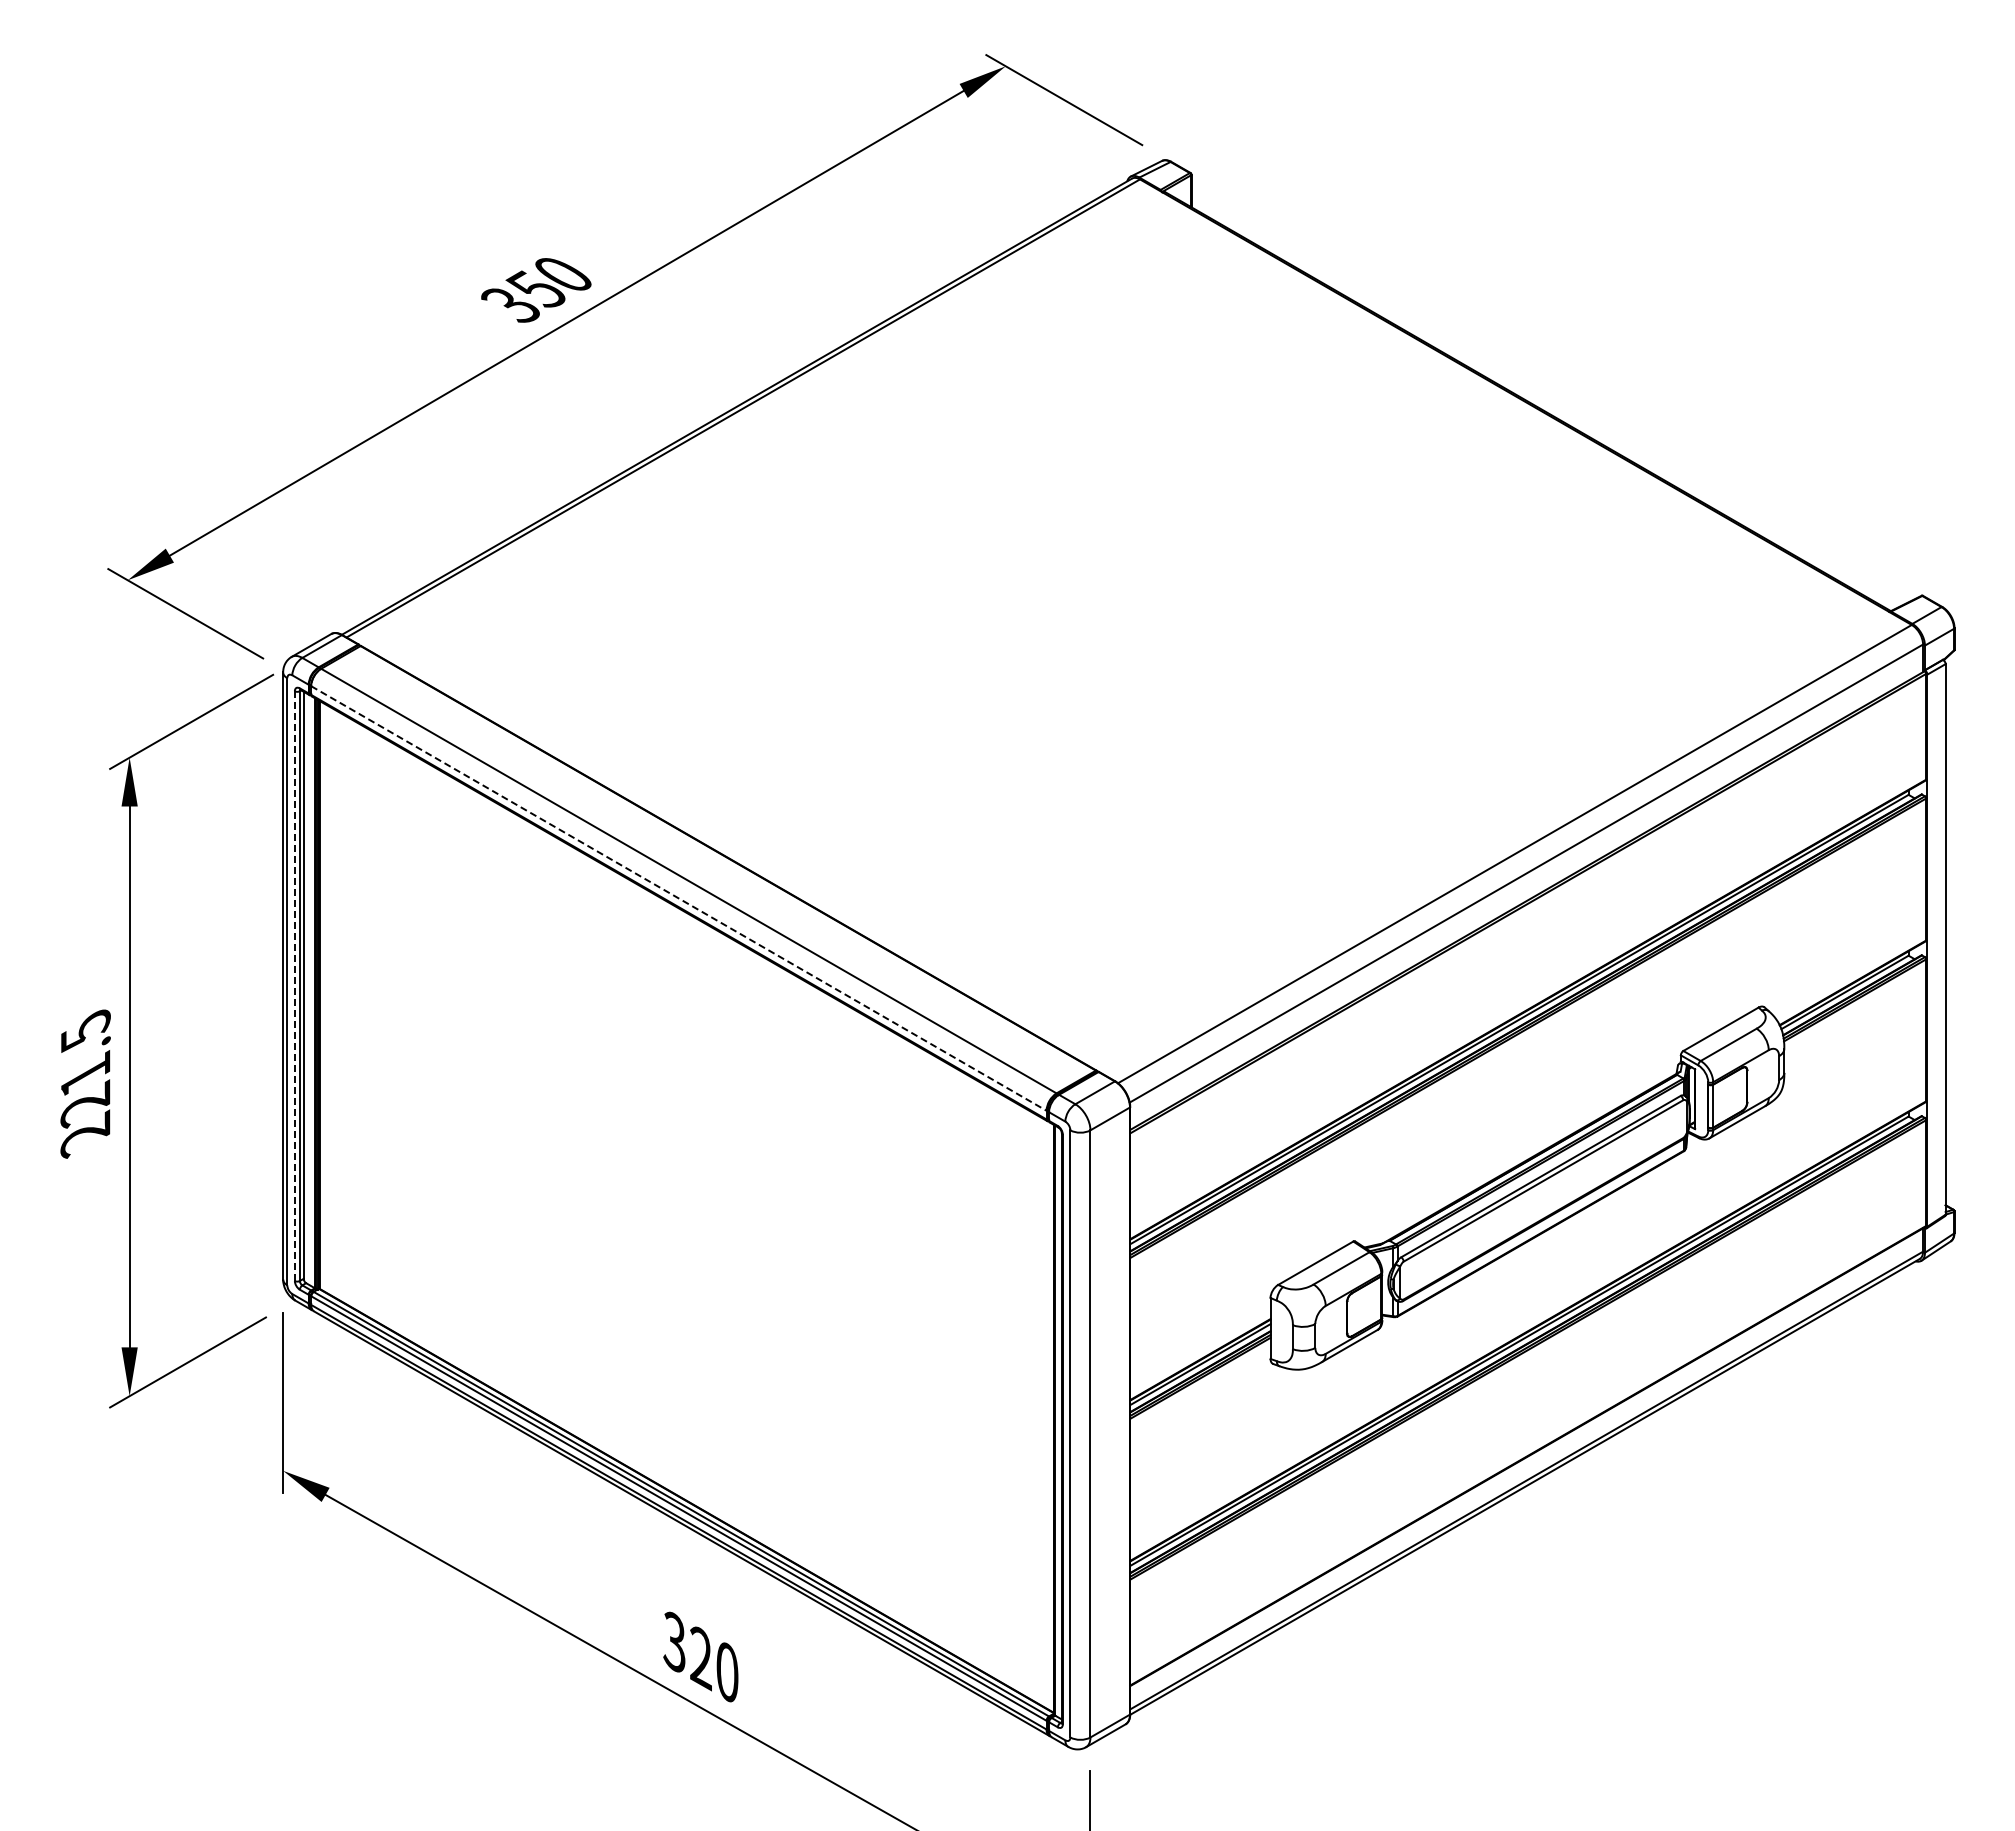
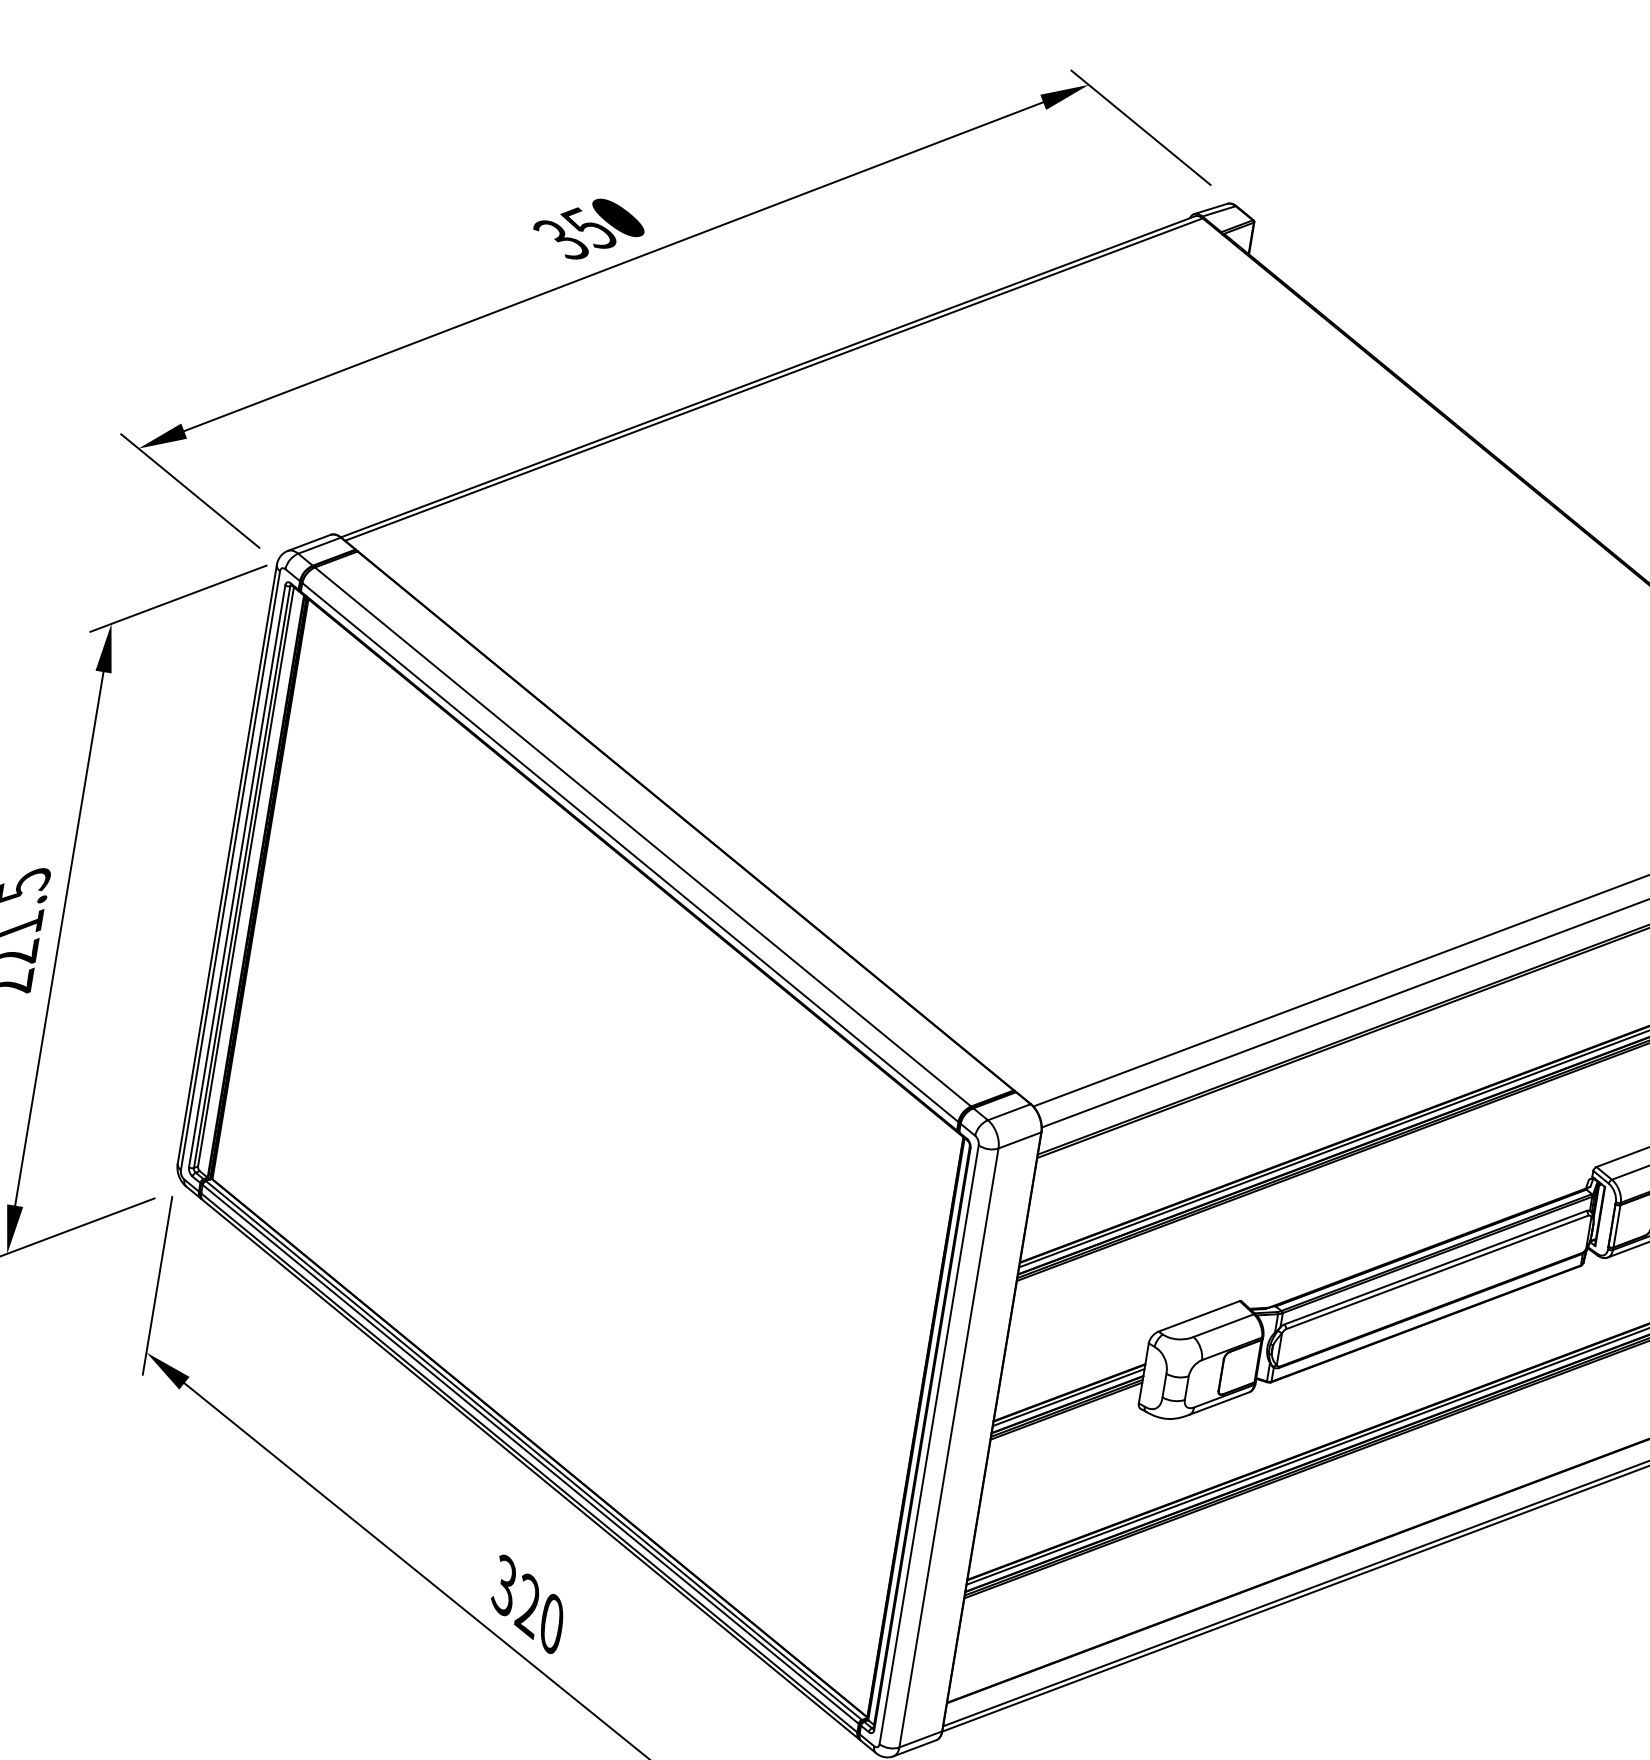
line: (678, 898) -> (629, 852), dashed -> solid
line: (294, 986) -> (236, 876), dashed -> solid

